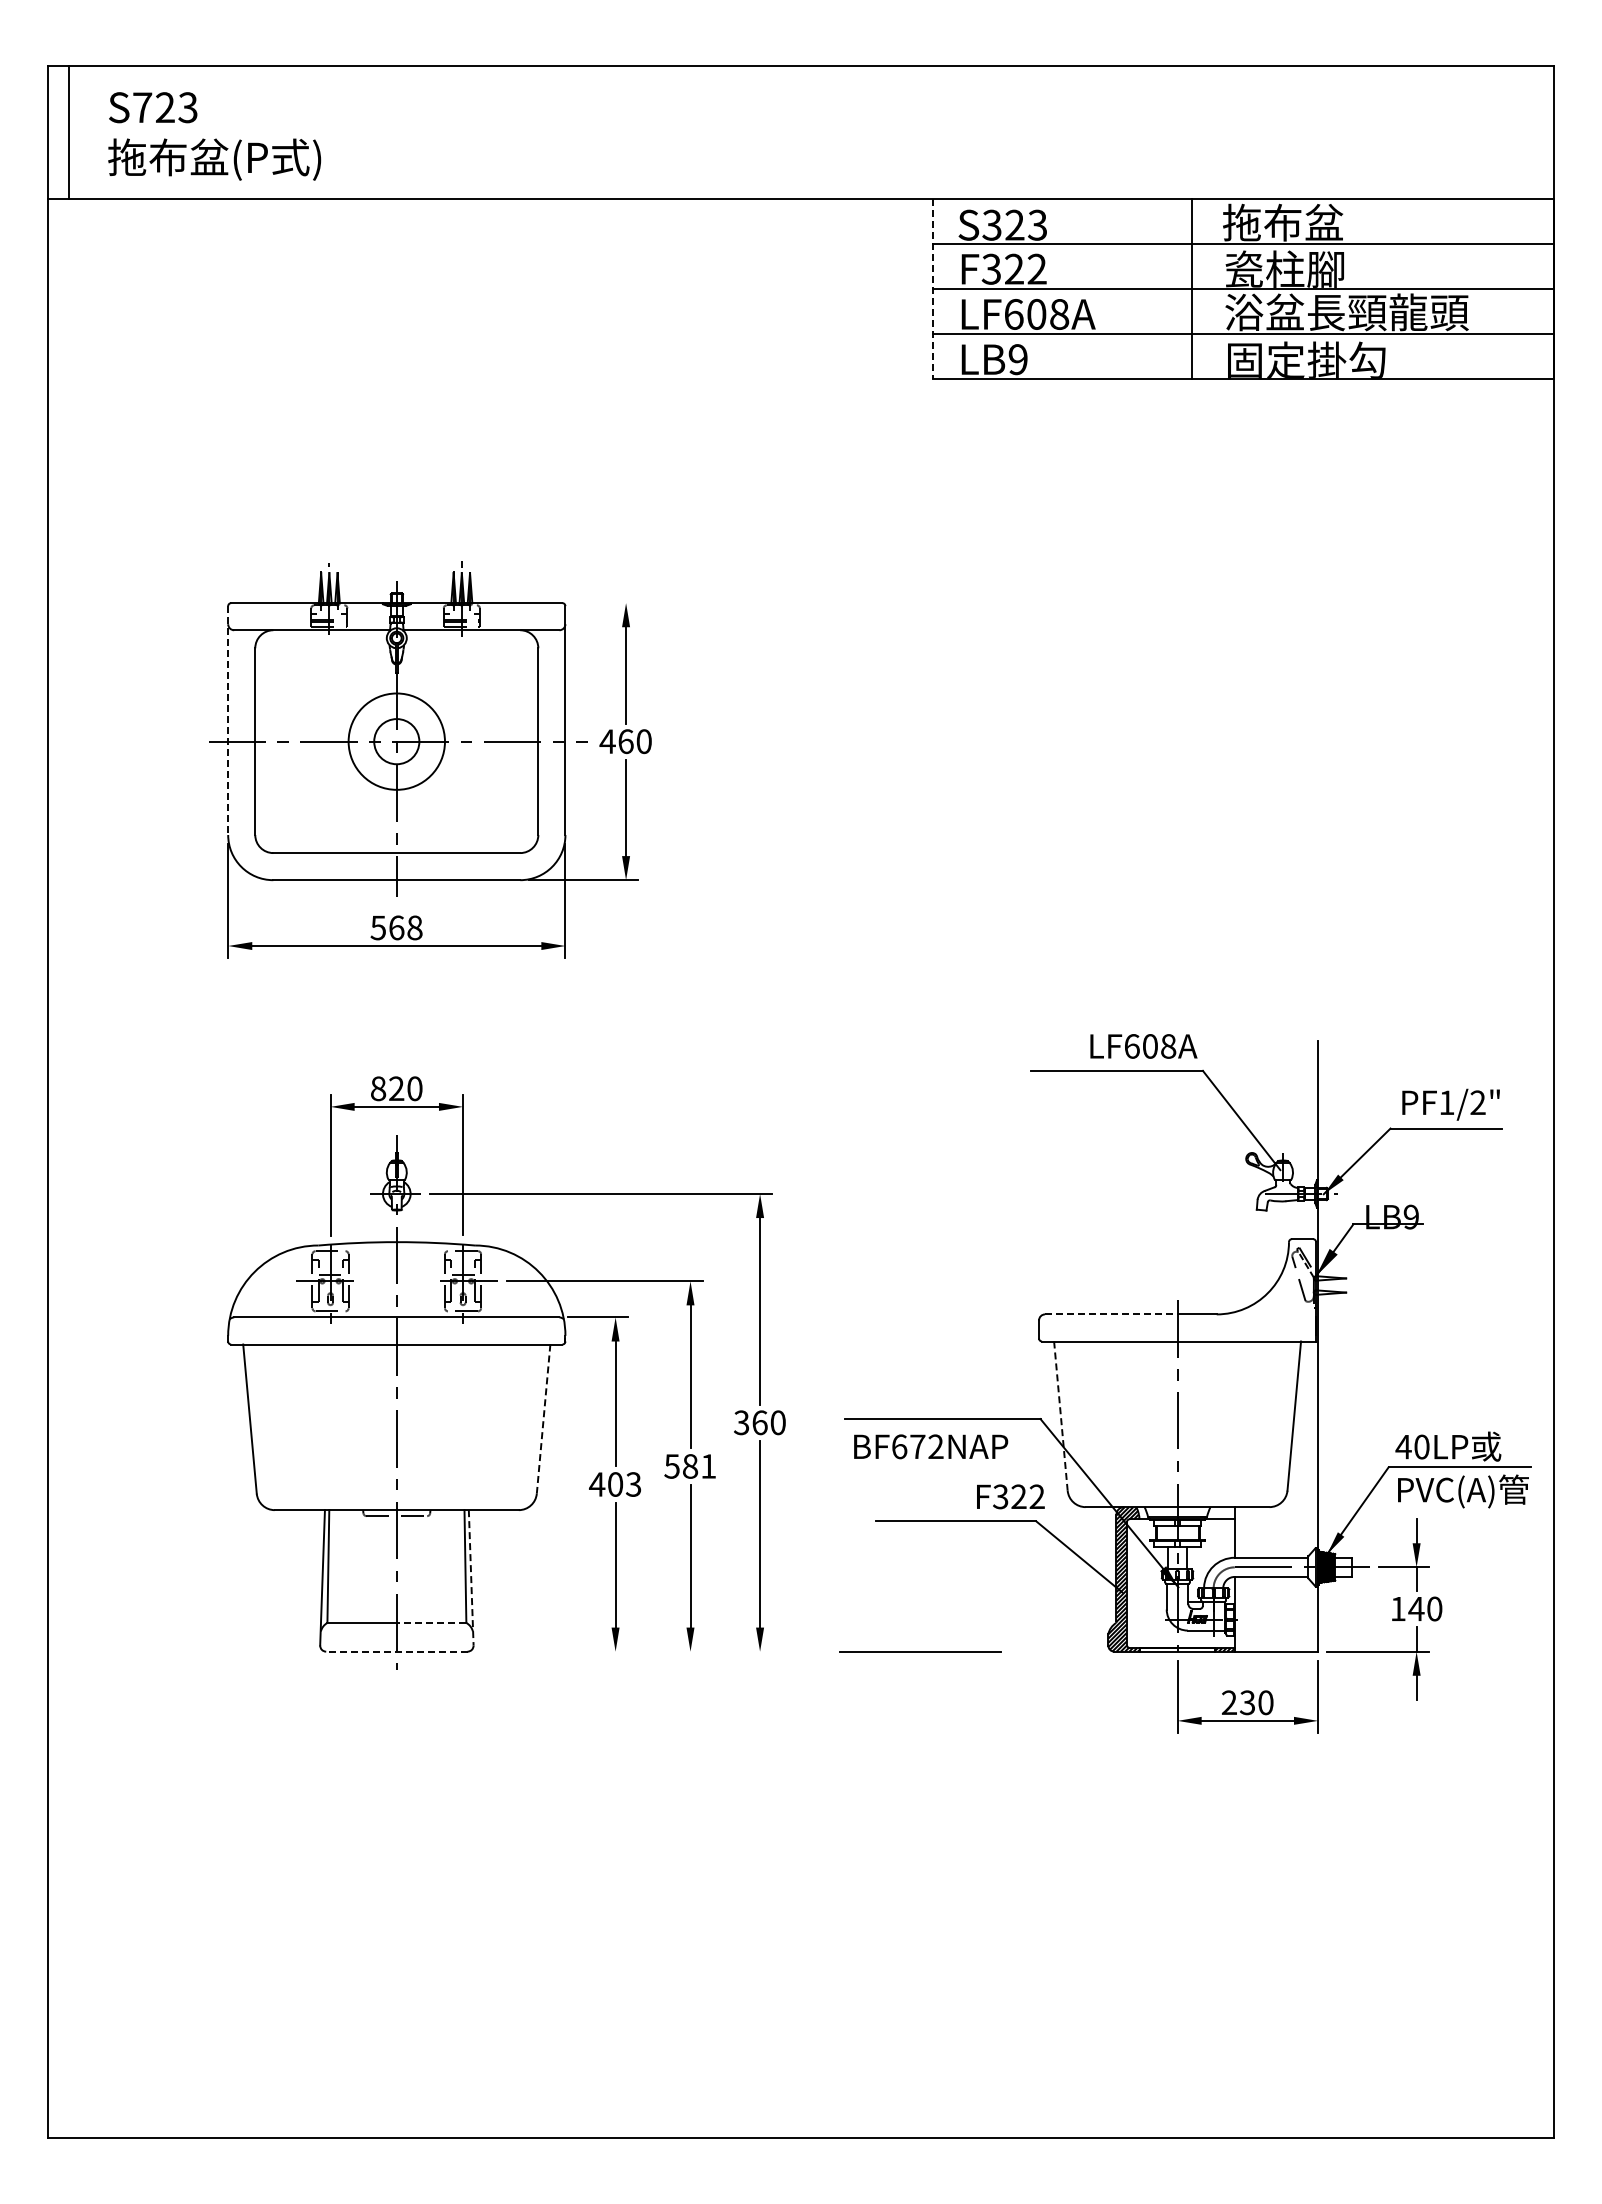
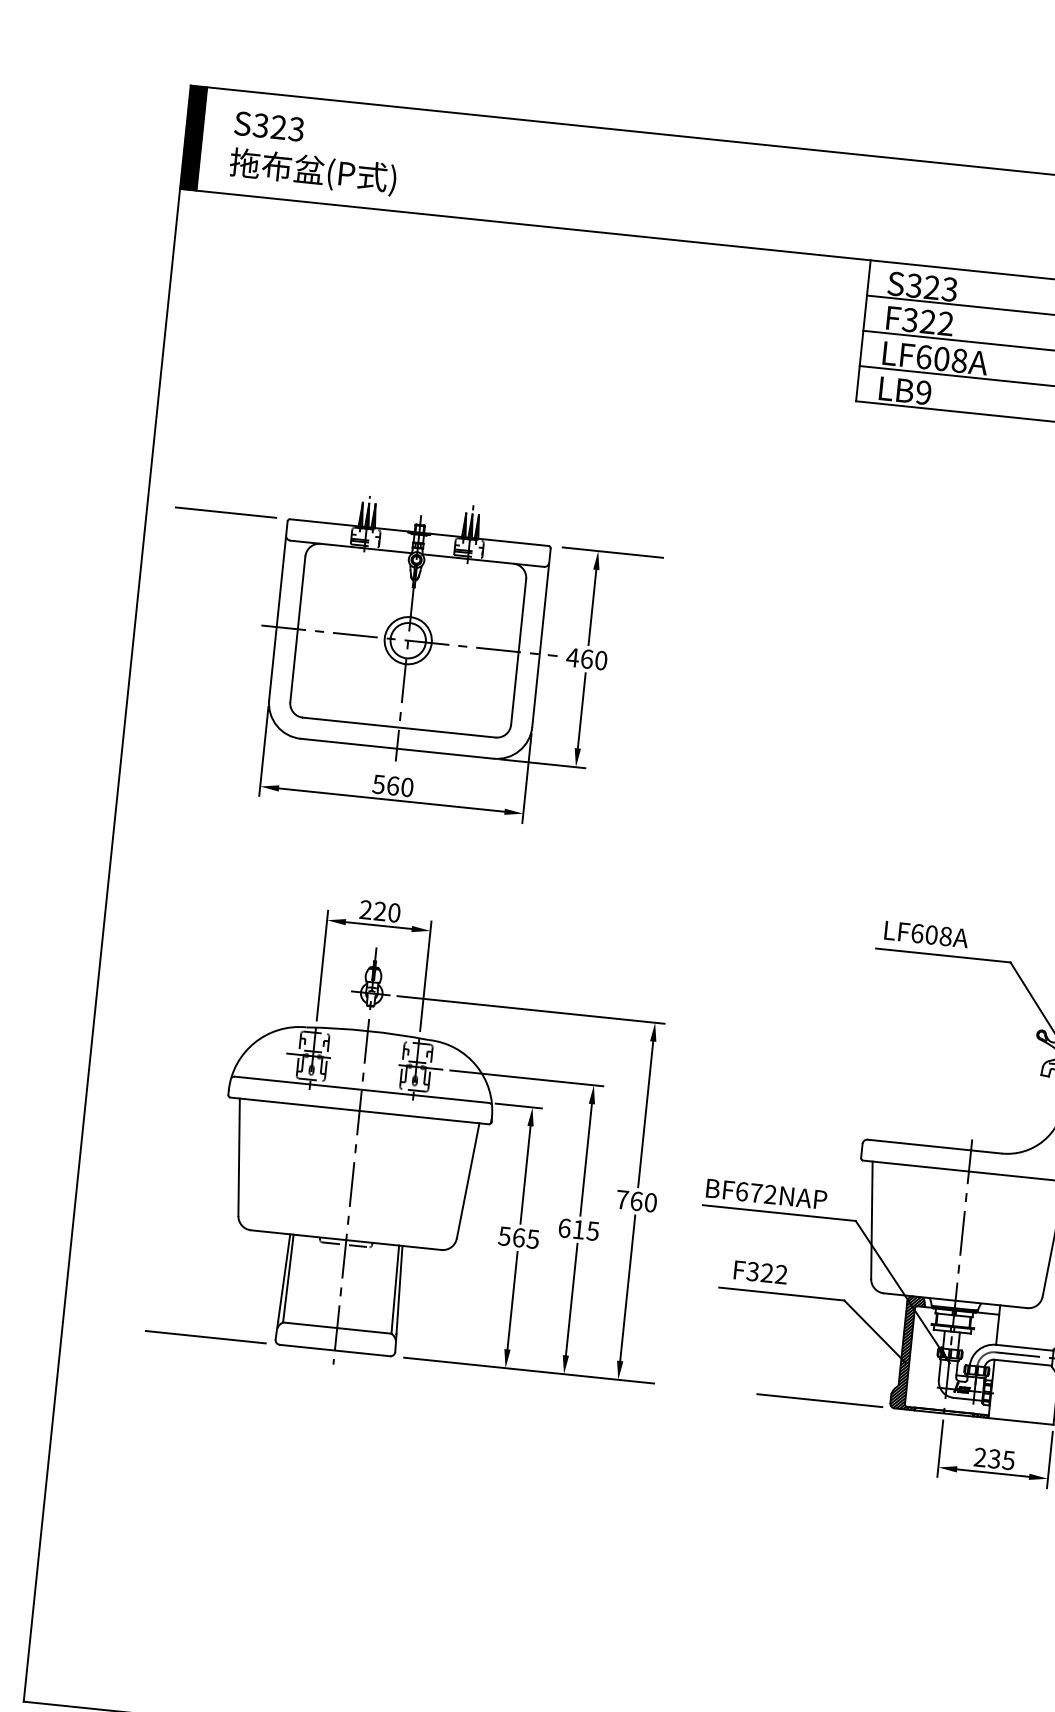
text: (142, 107) -> (260, 125), S723 -> S323
hatch: (58, 132) -> (193, 138), added
line: (933, 289) -> (863, 331), dashed -> solid
line: (148, 603) -> (225, 512), added
line: (644, 603) -> (612, 552), added
line: (228, 721) -> (278, 611), dashed -> solid
circle: (396, 741) -> (408, 640), size x0.62
text: (414, 928) -> (406, 787), 568 -> 560
text: (1143, 1046) -> (926, 934), moved
text: (378, 1088) -> (366, 909), 820 -> 220
line: (1111, 1314) -> (919, 1145), dashed -> solid
line: (1060, 1416) -> (871, 1220), dashed -> solid
line: (543, 1419) -> (468, 1181), dashed -> solid
text: (741, 1422) -> (622, 1199), 360 -> 760
text: (931, 1446) -> (767, 1194), moved
text: (690, 1466) -> (578, 1229), 581 -> 615
text: (615, 1484) -> (518, 1237), 403 -> 565
text: (1010, 1496) -> (760, 1272), moved
line: (471, 1577) -> (399, 1298), dashed -> solid
line: (431, 1622) -> (364, 1330), dashed -> solid
line: (231, 1651) -> (205, 1337), added
line: (396, 1651) -> (334, 1350), dashed -> solid
line: (645, 1651) -> (528, 1370), added
line: (920, 1651) -> (819, 1400), moved
text: (1265, 1702) -> (1008, 1460), 230 -> 235

